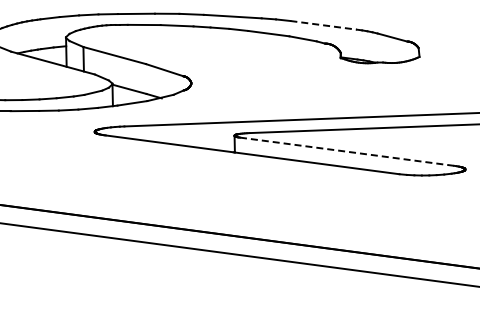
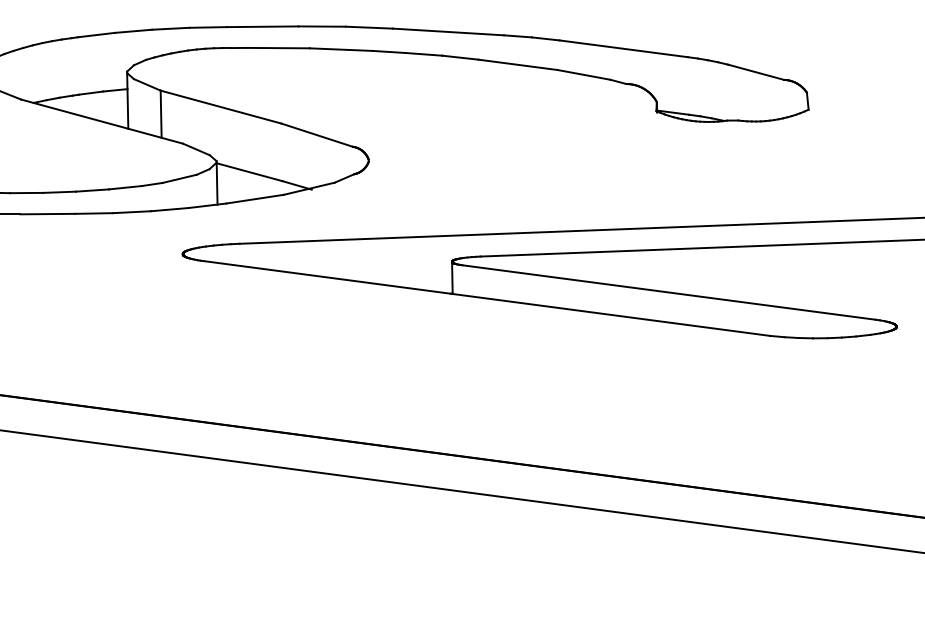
line: (323, 25) -> (623, 49), dashed -> solid
line: (347, 151) -> (669, 292), dashed -> solid

